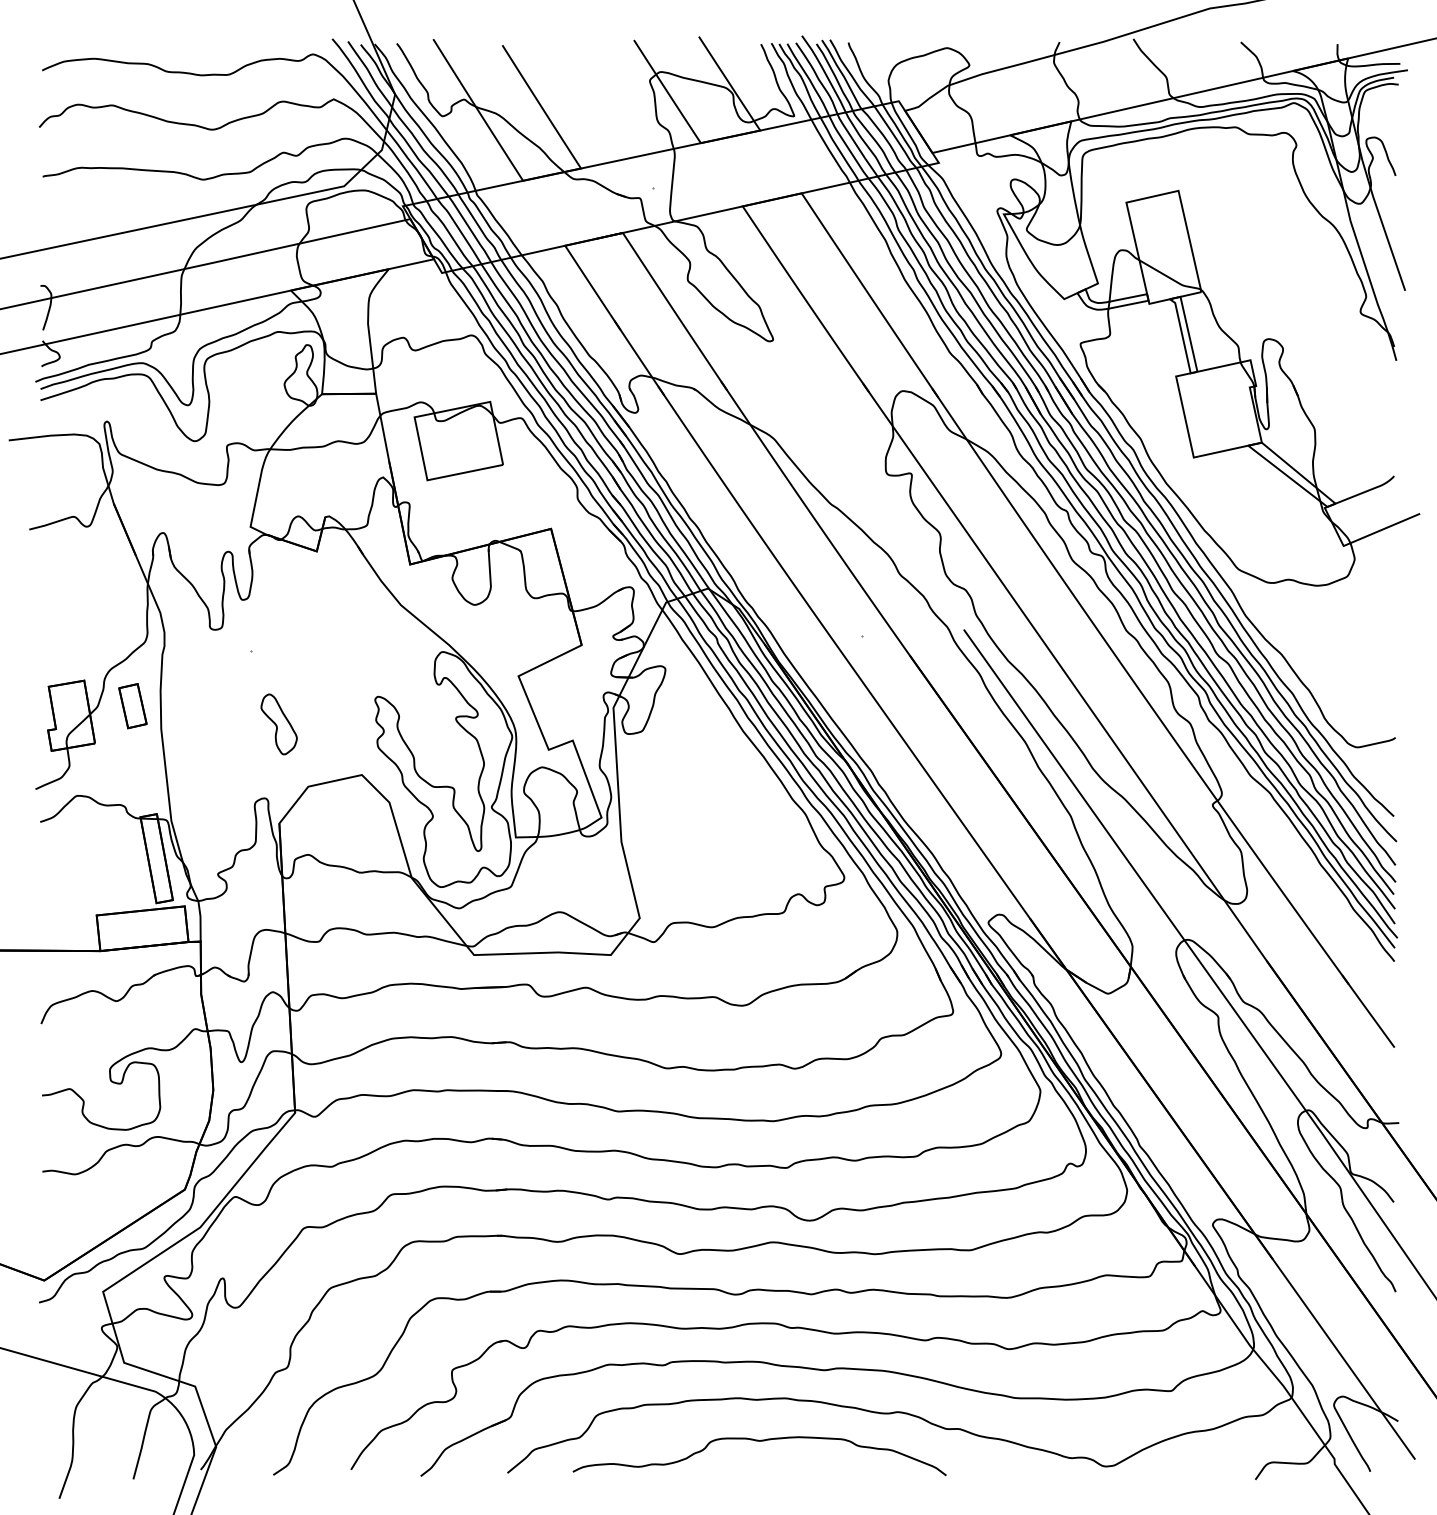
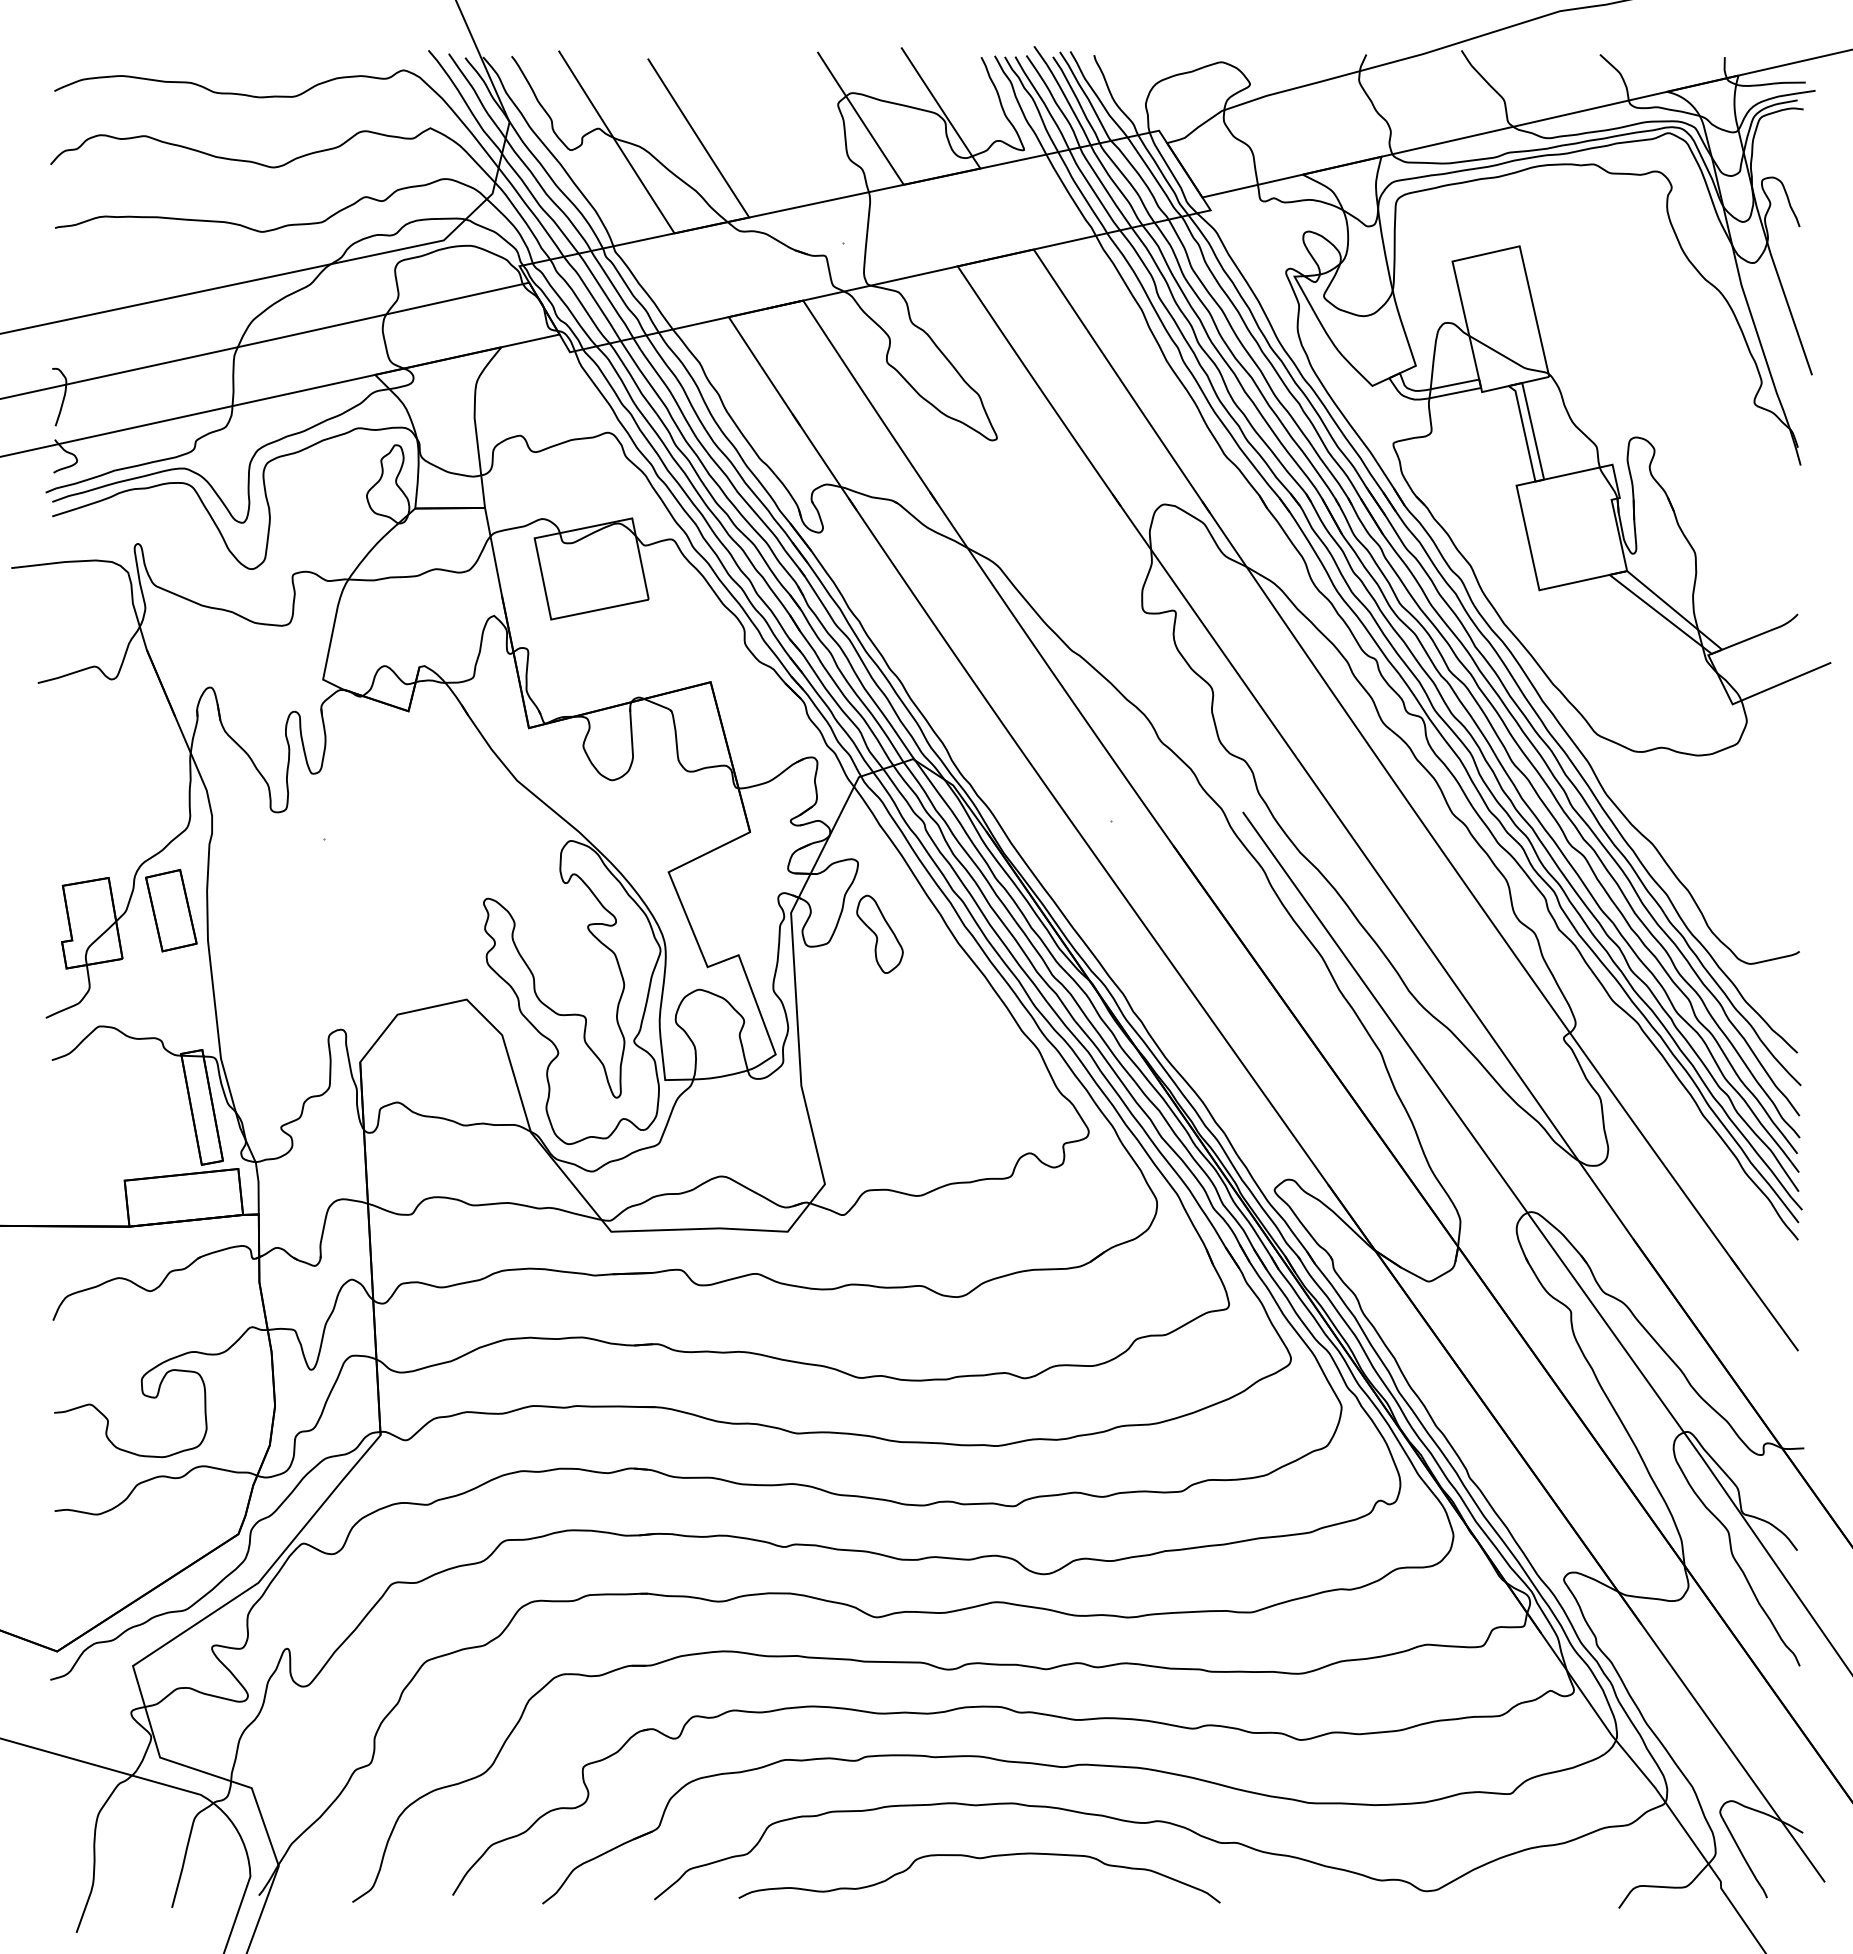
part: (132, 705) -> (171, 910), size x1.43
part: (278, 723) -> (879, 933), moved

